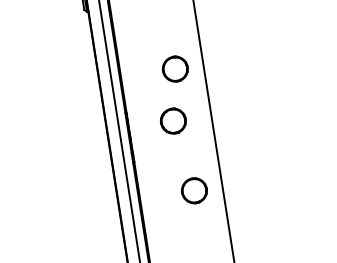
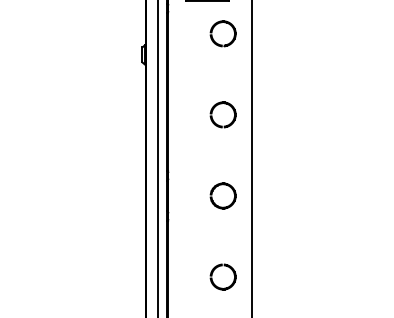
part: (174, 68) -> (222, 114), moved
part: (172, 120) -> (222, 195), moved
part: (193, 190) -> (222, 276), moved

